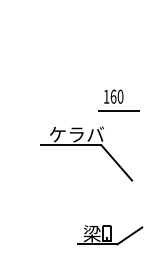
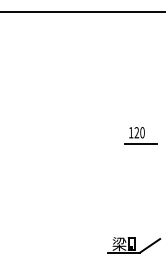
text: (113, 96) -> (136, 132), 160 -> 120
part: (86, 145) -> (114, 172), removed

